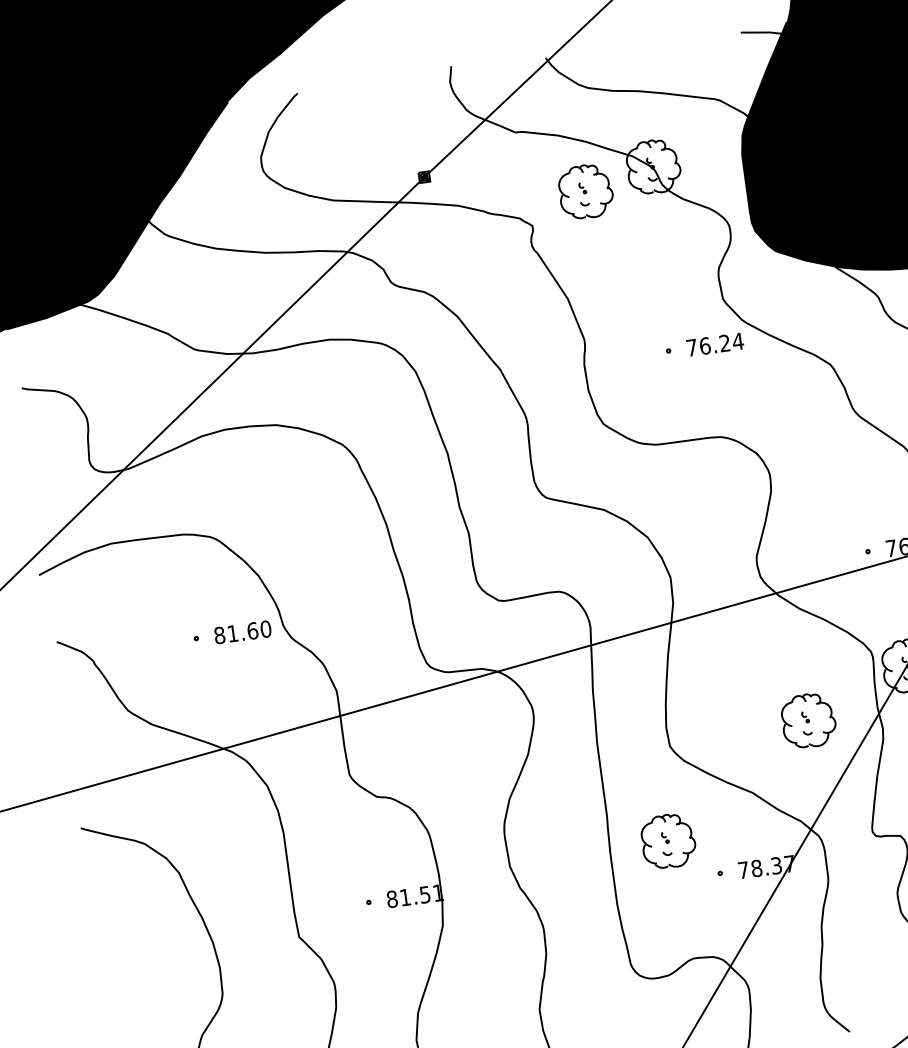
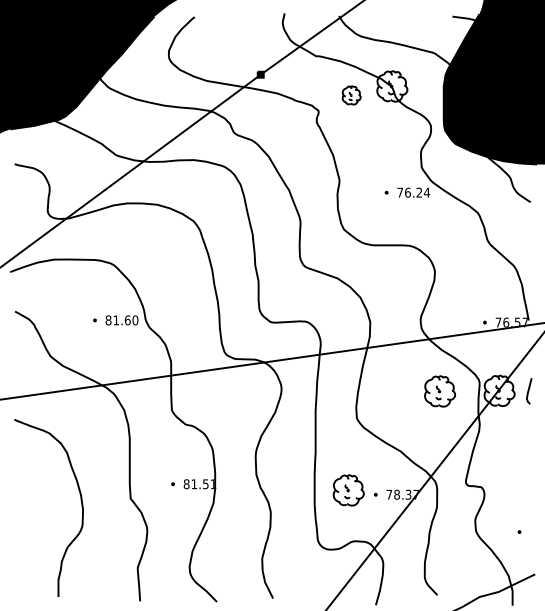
part: (585, 191) -> (351, 95), size x0.6
part: (807, 720) -> (439, 391), moved
part: (668, 841) -> (348, 490), moved

